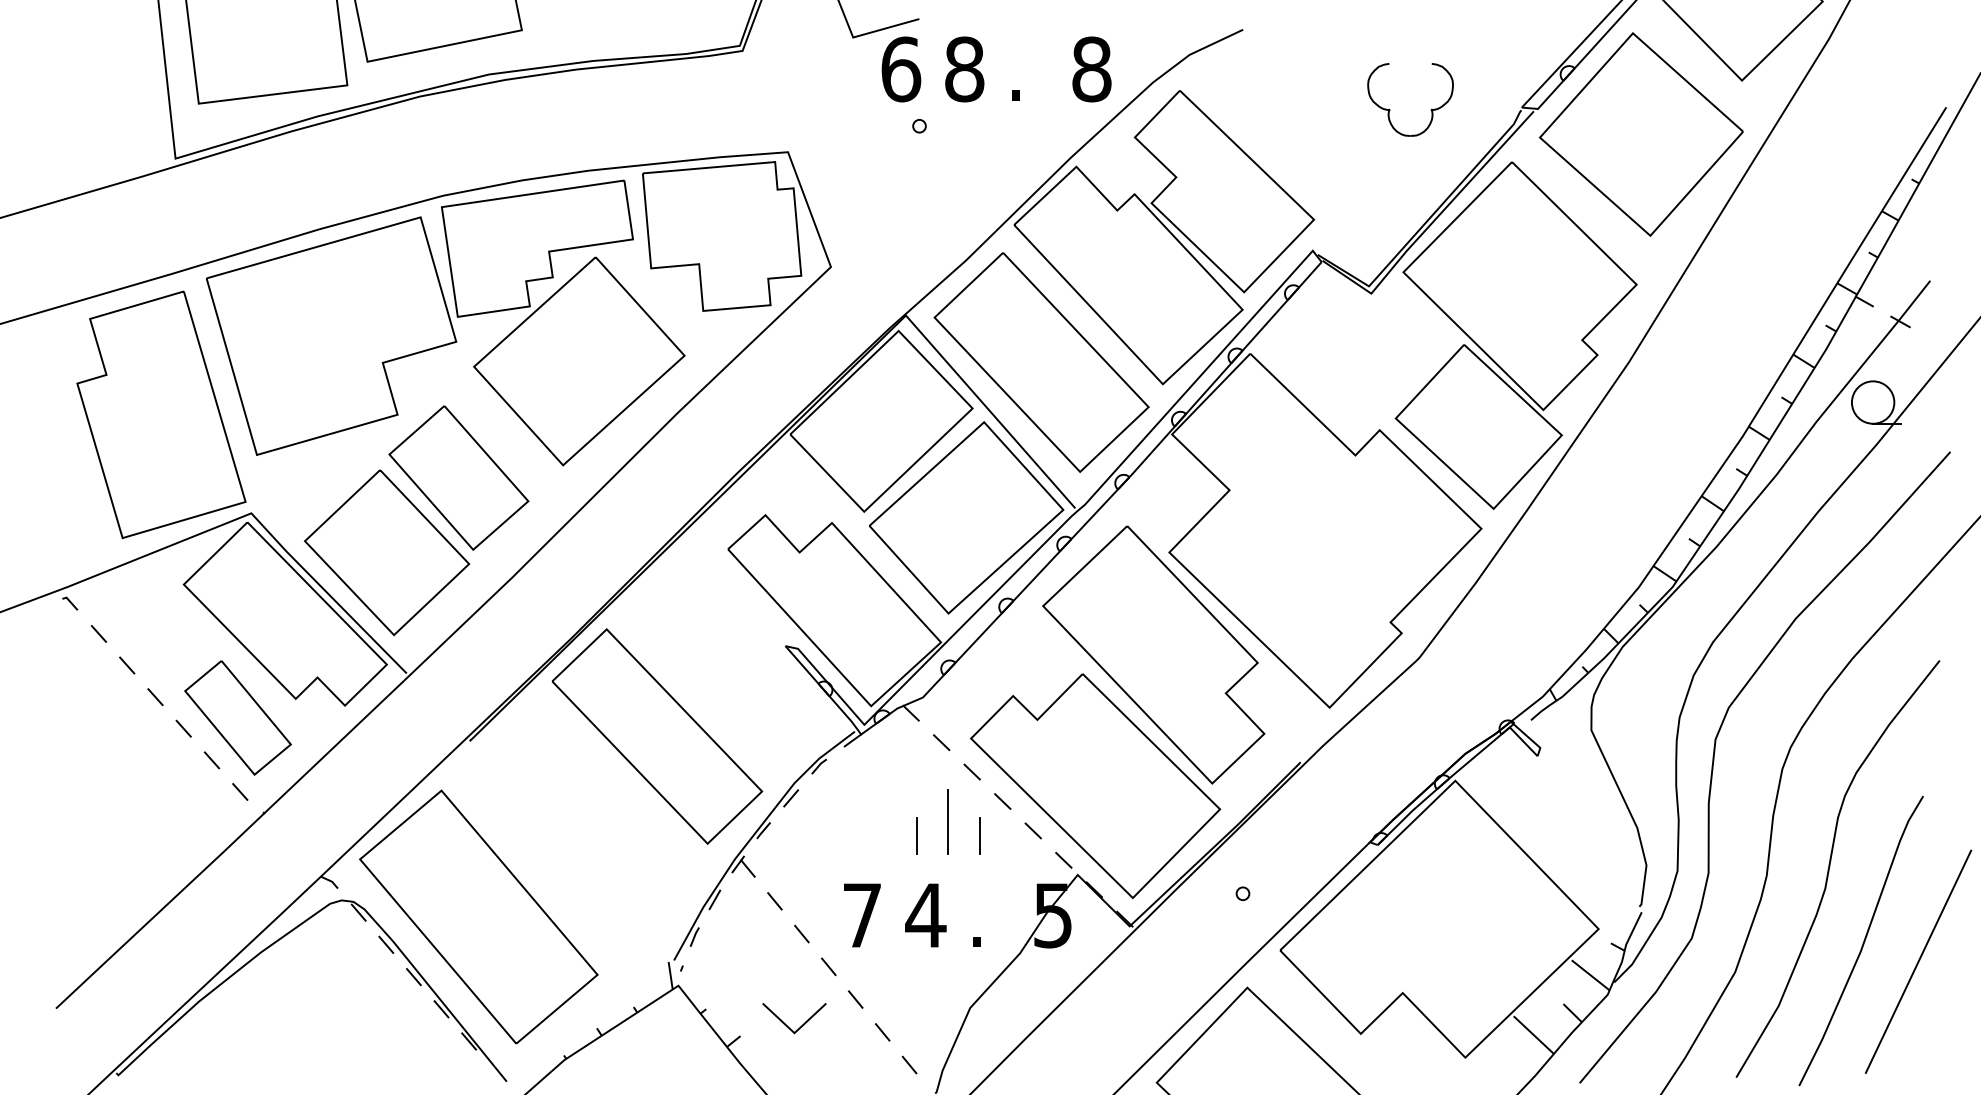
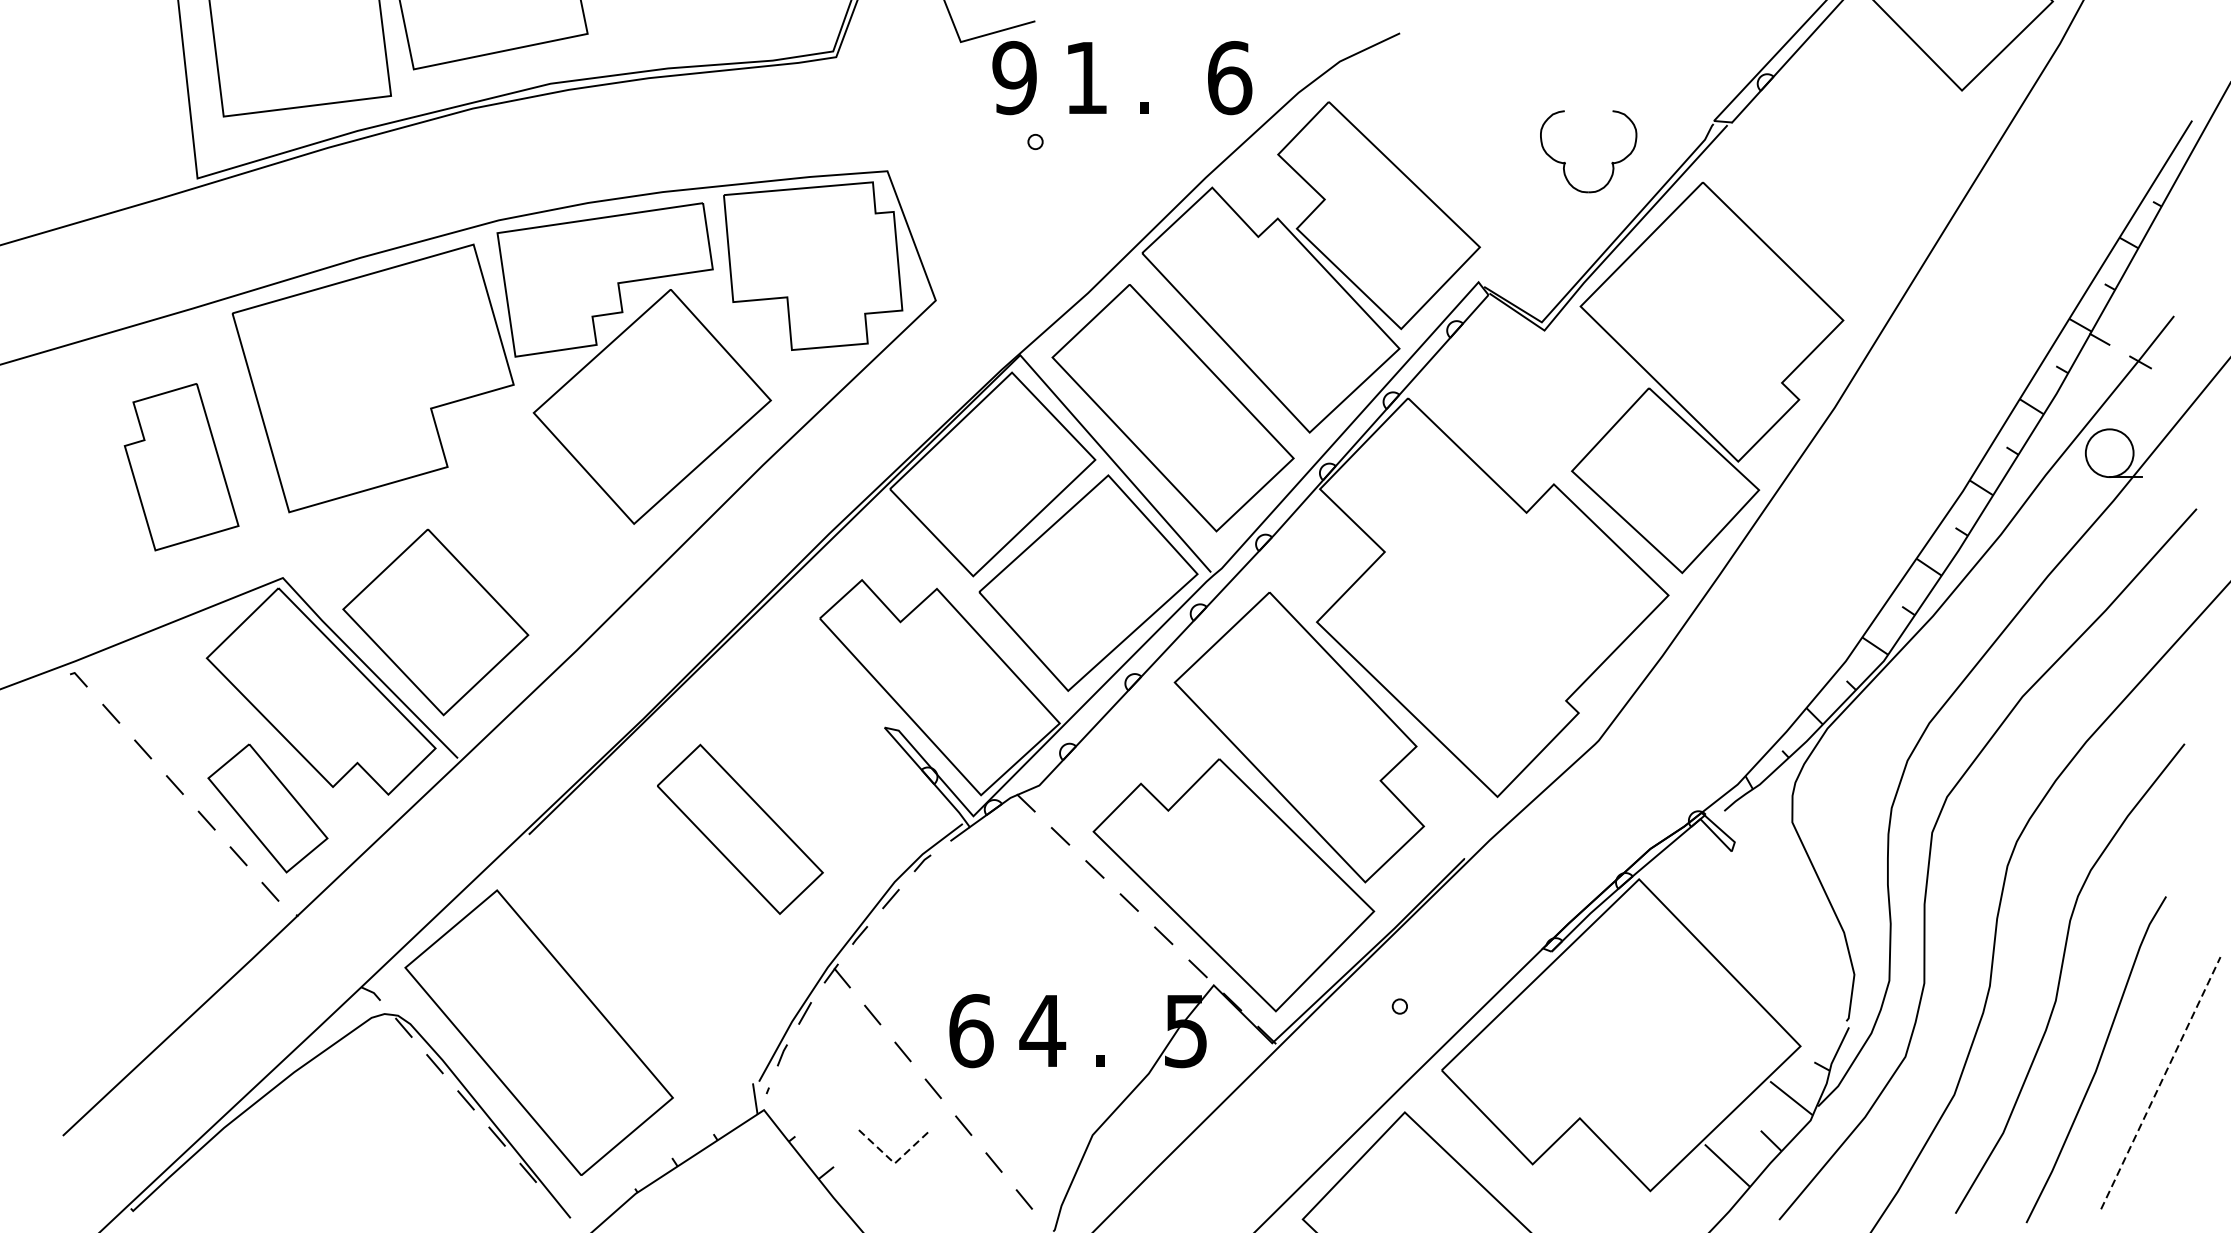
text: (901, 69) -> (1015, 78), 6 -> 9
text: (964, 69) -> (1086, 78), 8 -> 1
text: (1091, 69) -> (1229, 78), 8 -> 6
part: (1390, 109) -> (1566, 162), moved
part: (1640, 134) -> (1847, 151), removed
part: (161, 414) -> (181, 466), size x0.6
part: (458, 477) -> (516, 537), removed
part: (657, 736) -> (740, 829), size x0.7
line: (948, 821) -> (1068, 925), removed
line: (916, 835) -> (1032, 940), removed
line: (980, 835) -> (1104, 940), removed
text: (862, 915) -> (971, 1031), 7 -> 6
line: (1918, 961) -> (2160, 1082), solid -> dashed
line: (794, 1033) -> (894, 1163), solid -> dashed

